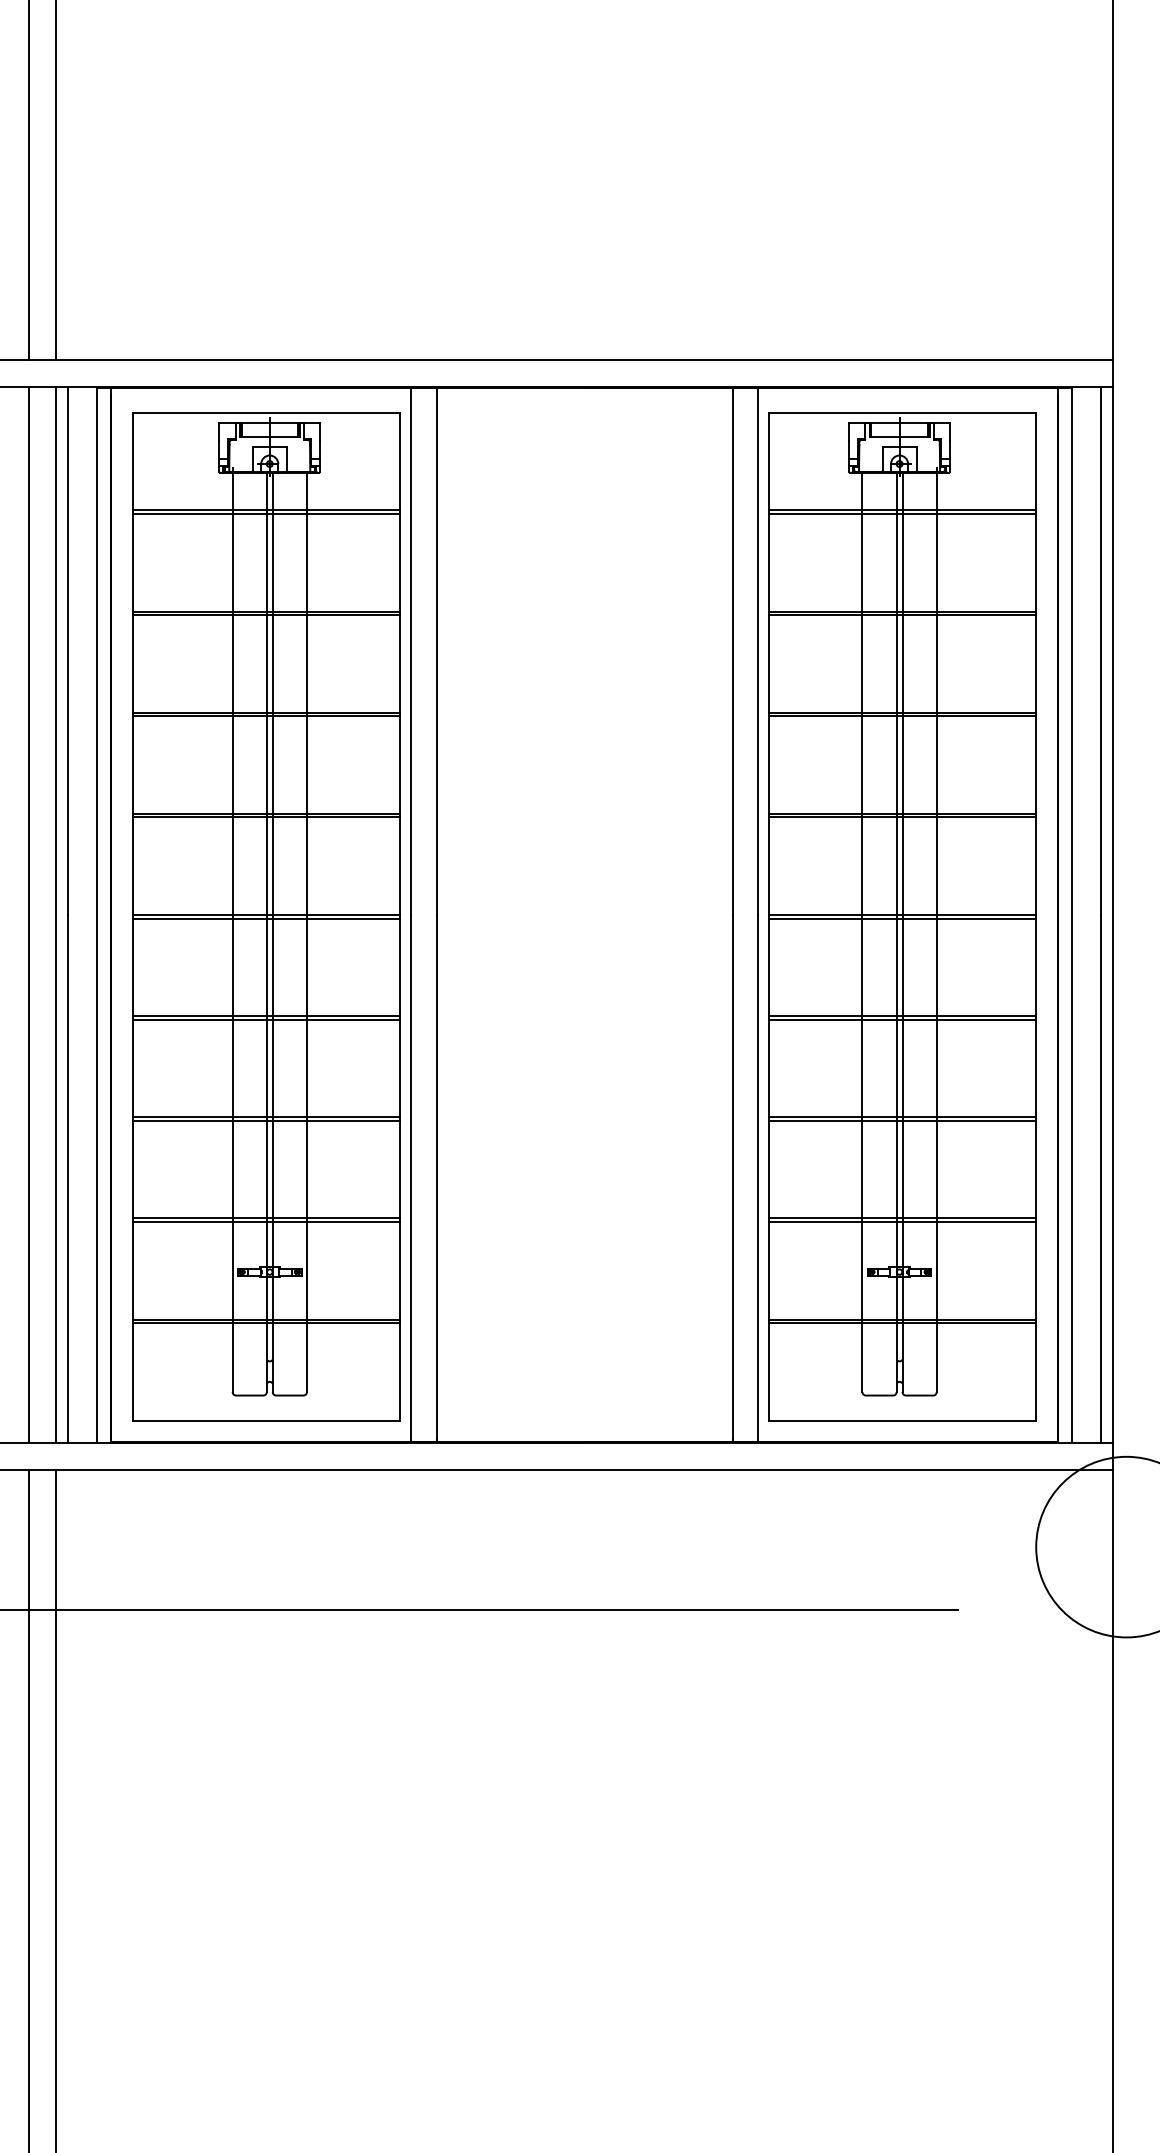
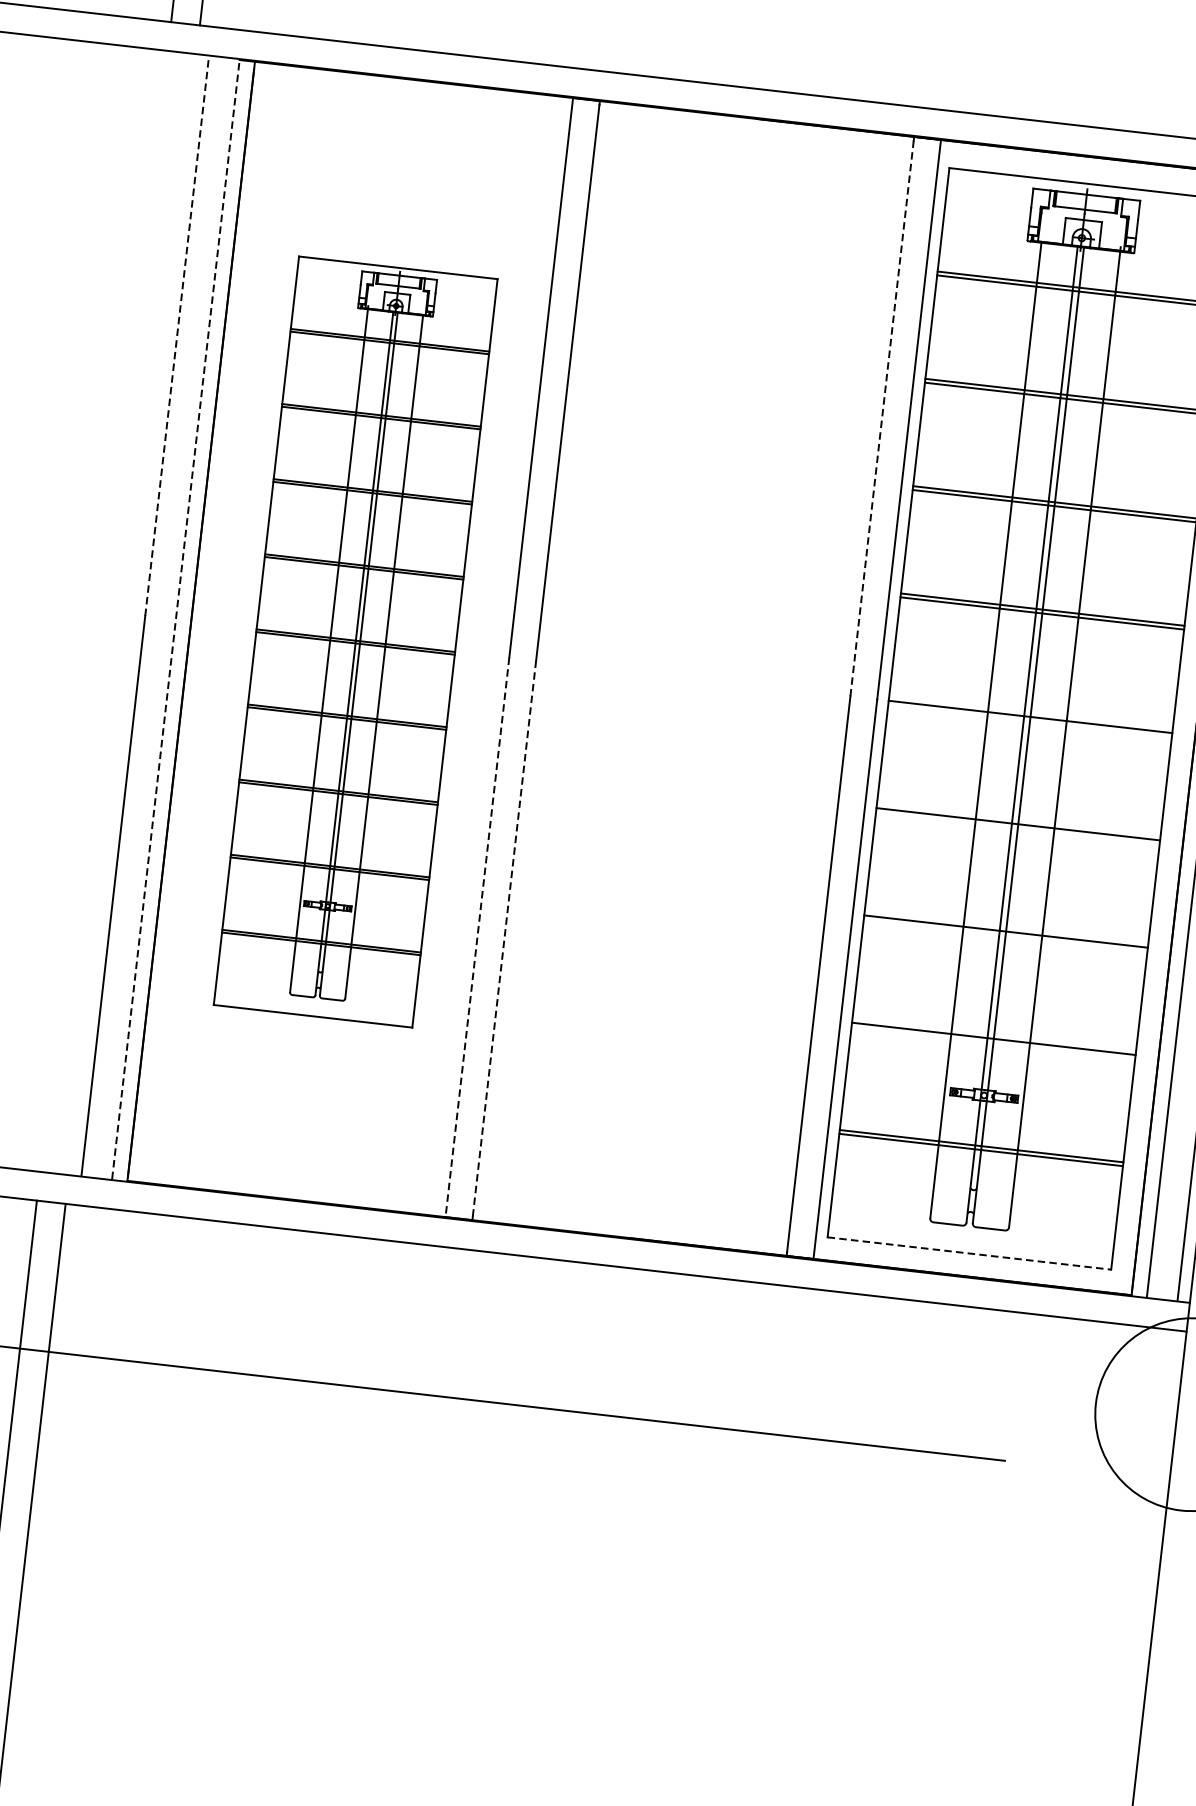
line: (68, 651) -> (177, 336), solid -> dashed
line: (732, 653) -> (881, 418), solid -> dashed
line: (29, 914) -> (104, 610), removed
line: (56, 914) -> (132, 614), removed
line: (97, 914) -> (176, 619), solid -> dashed
part: (266, 916) -> (355, 641), size x0.7
line: (902, 918) -> (1030, 720), removed
line: (902, 1019) -> (1017, 827), removed
line: (902, 1120) -> (1005, 934), removed
line: (436, 1176) -> (504, 938), solid -> dashed
line: (411, 1178) -> (477, 937), solid -> dashed
line: (902, 1222) -> (993, 1043), removed
line: (902, 1420) -> (969, 1253), solid -> dashed

